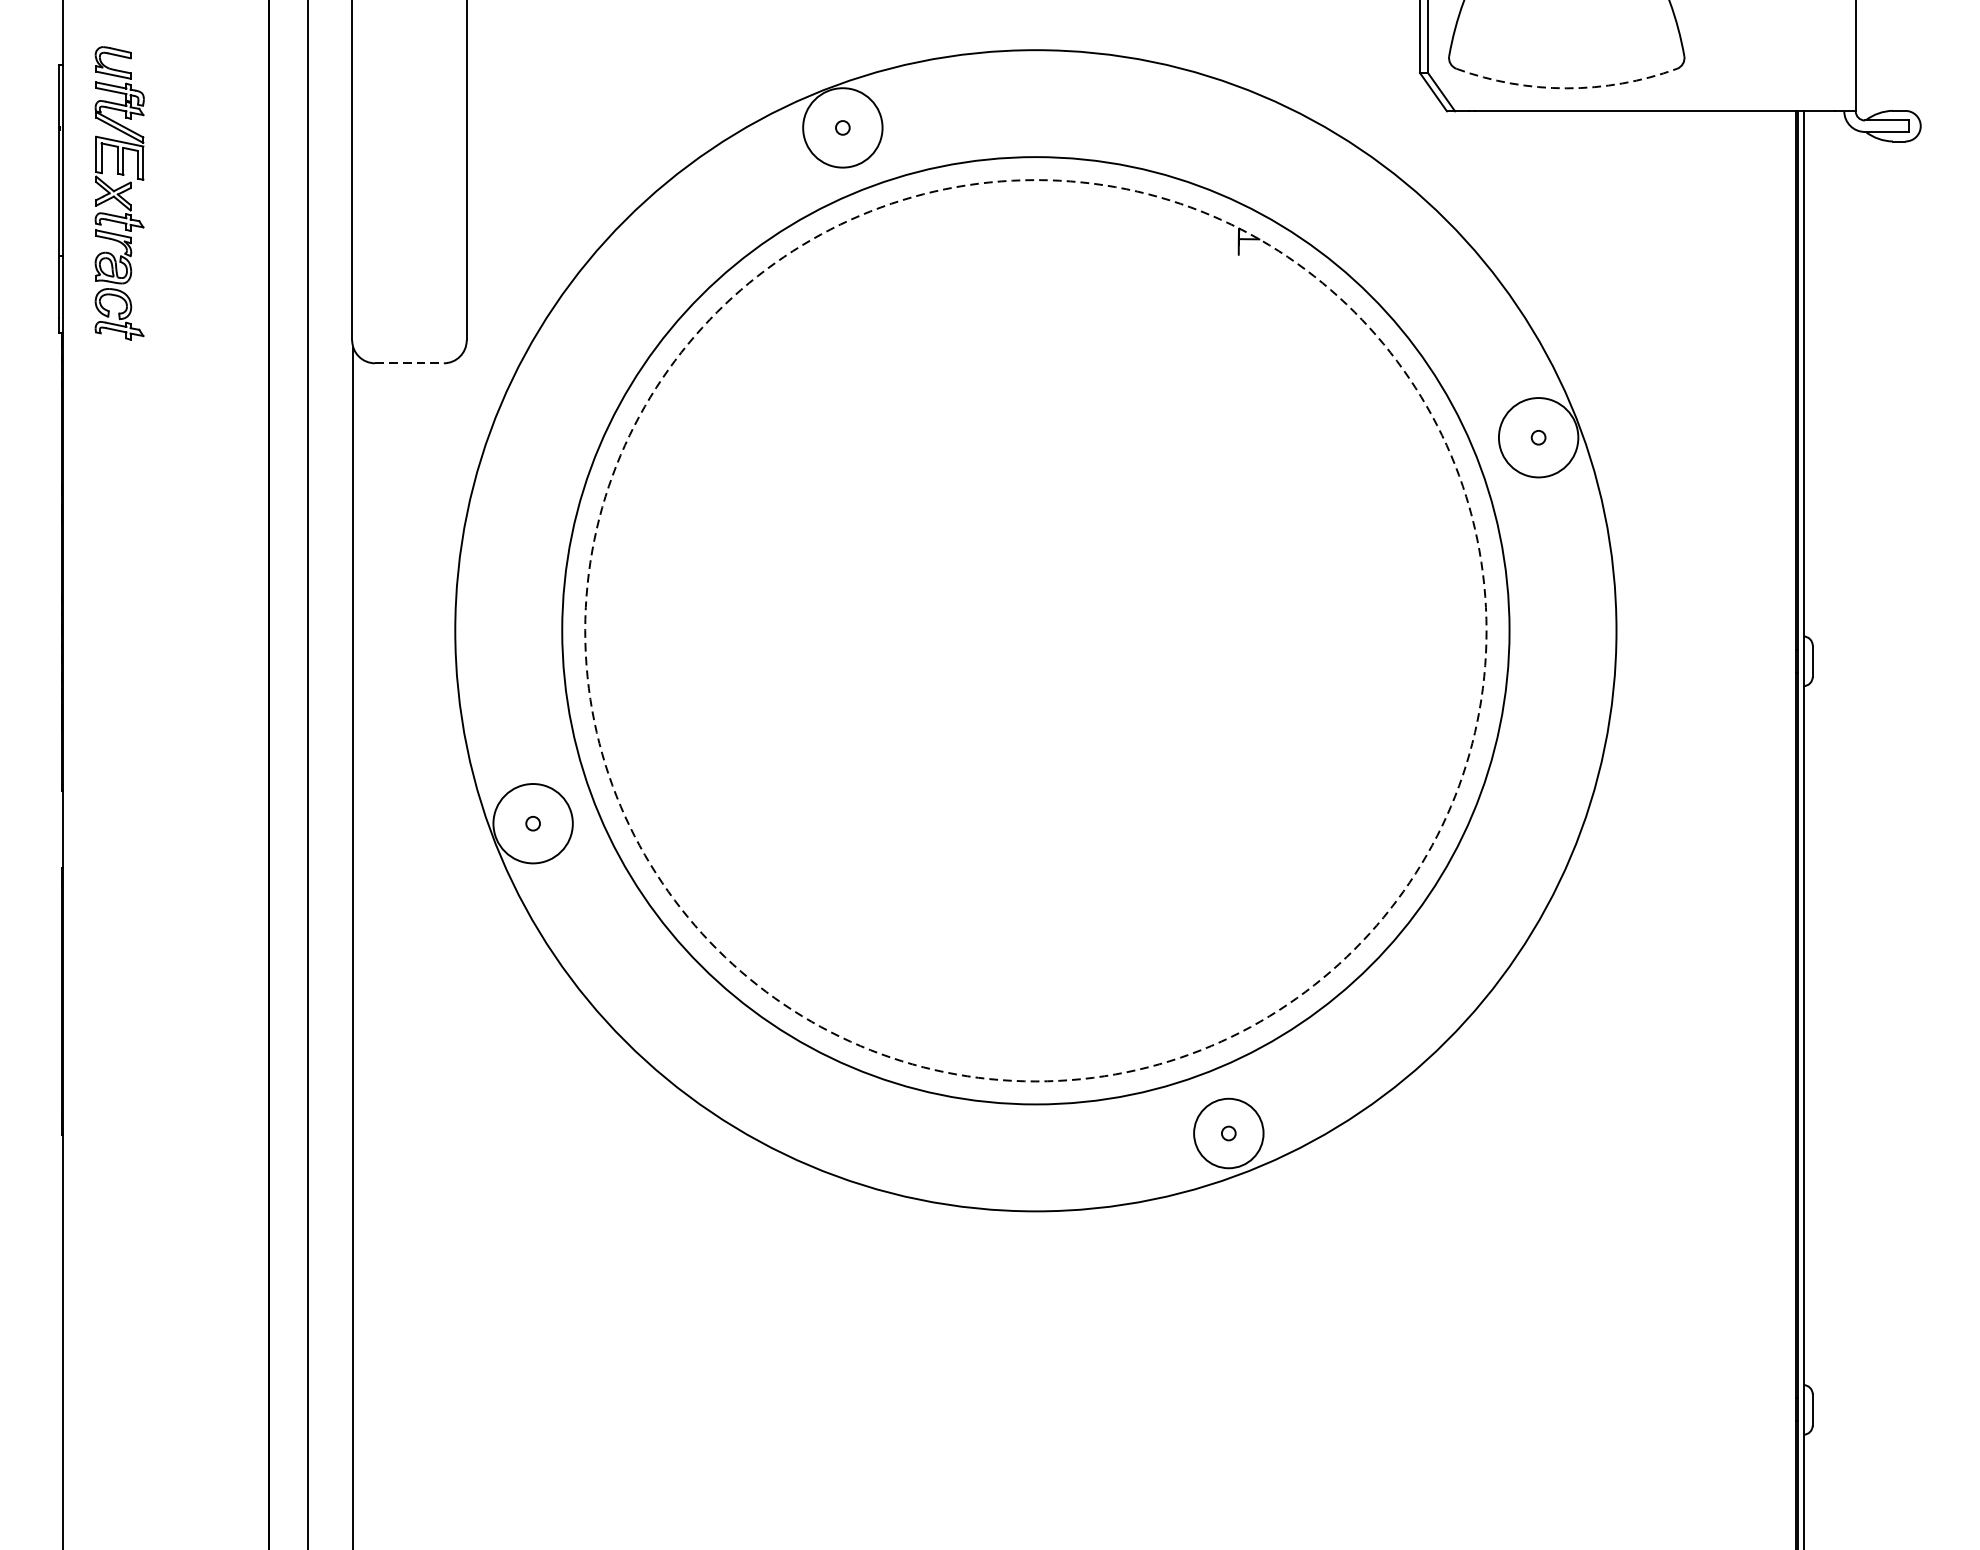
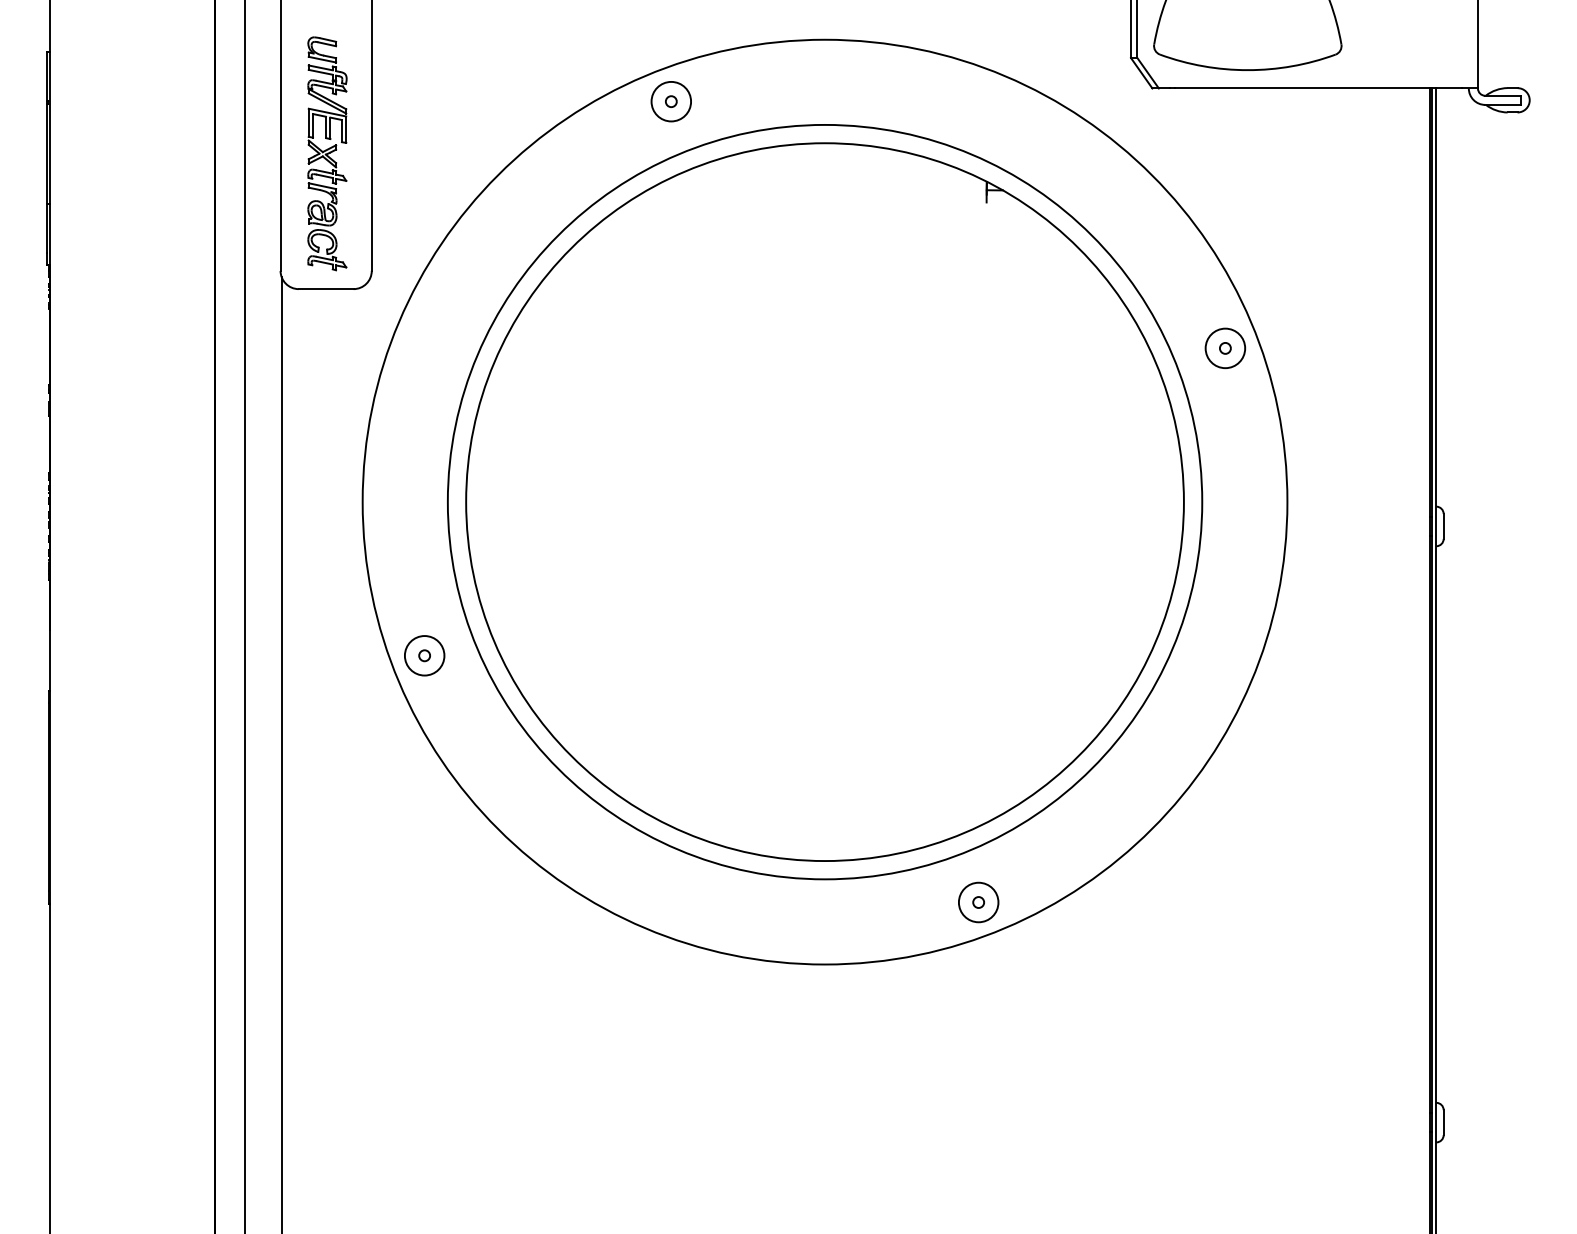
arc: (1566, 88) -> (1247, 70), dashed -> solid
circle: (843, 127) -> (671, 101), size x0.62
part: (119, 192) -> (327, 153), moved
line: (409, 363) -> (326, 289), dashed -> solid
circle: (1538, 437) -> (1225, 348), size x0.62
circle: (1035, 631) -> (824, 502), dashed -> solid
circle: (532, 823) -> (424, 655), size x0.62
circle: (1228, 1133) -> (978, 902), size x0.71

